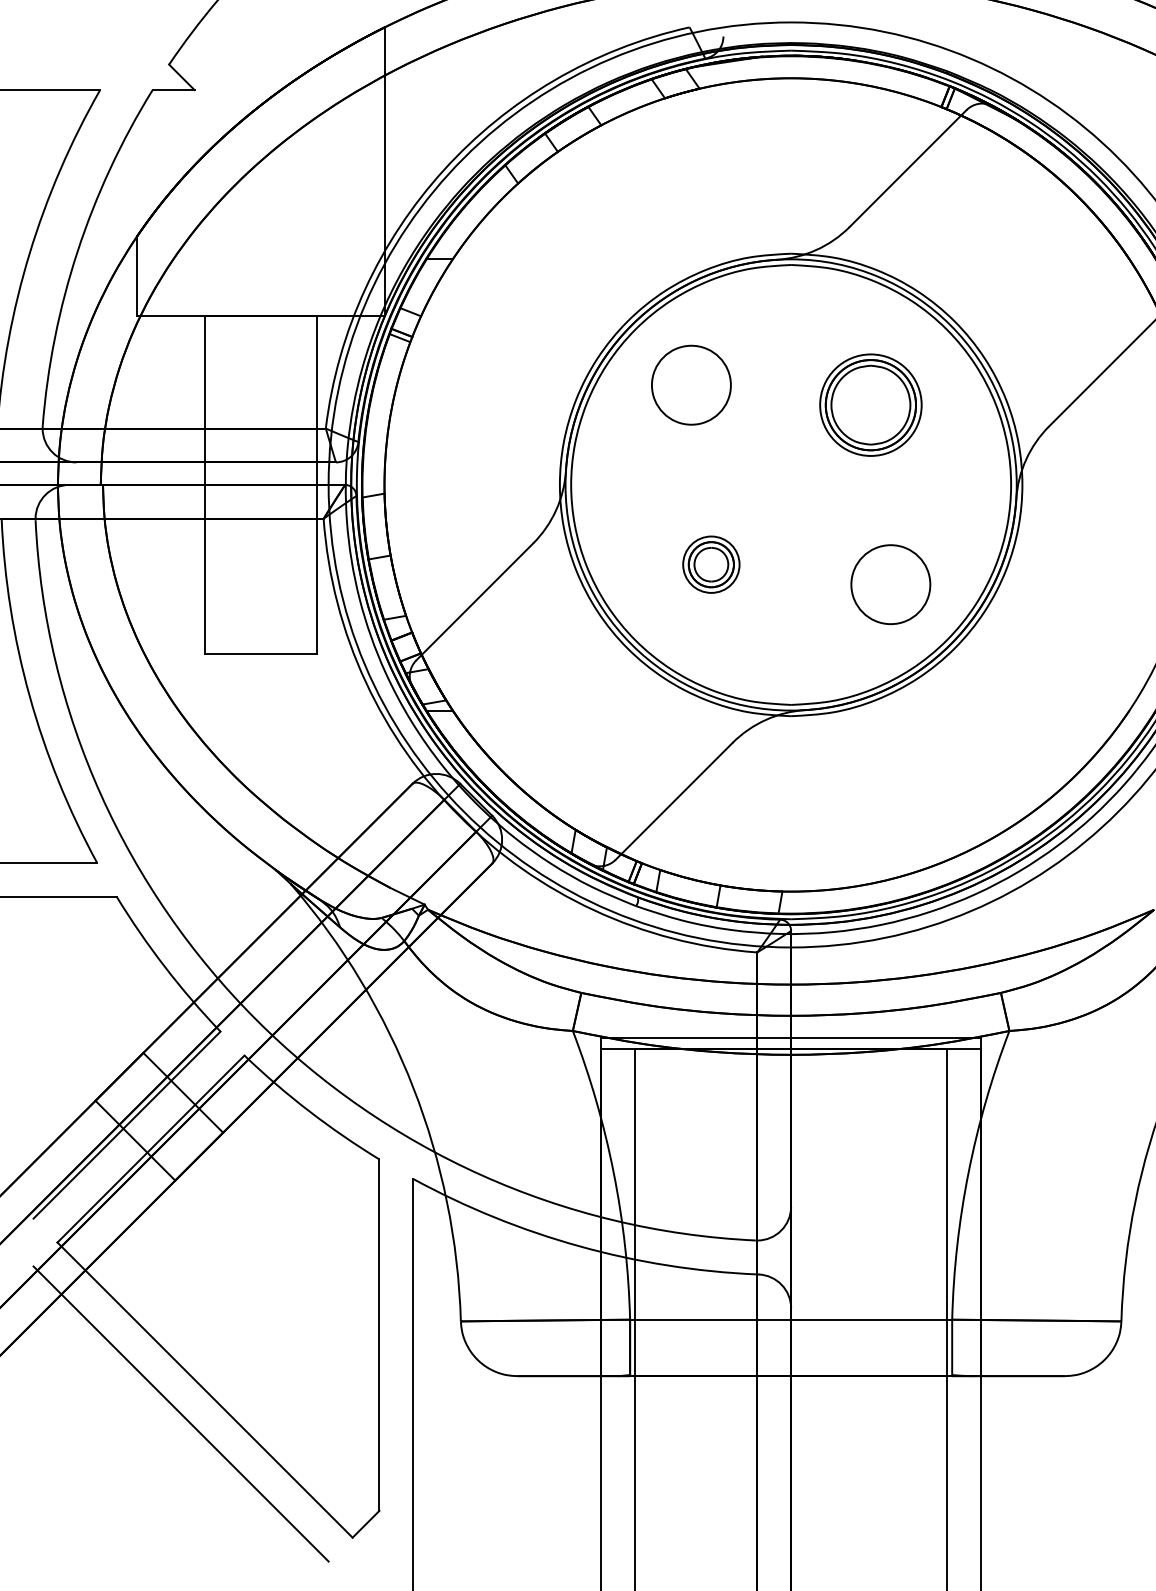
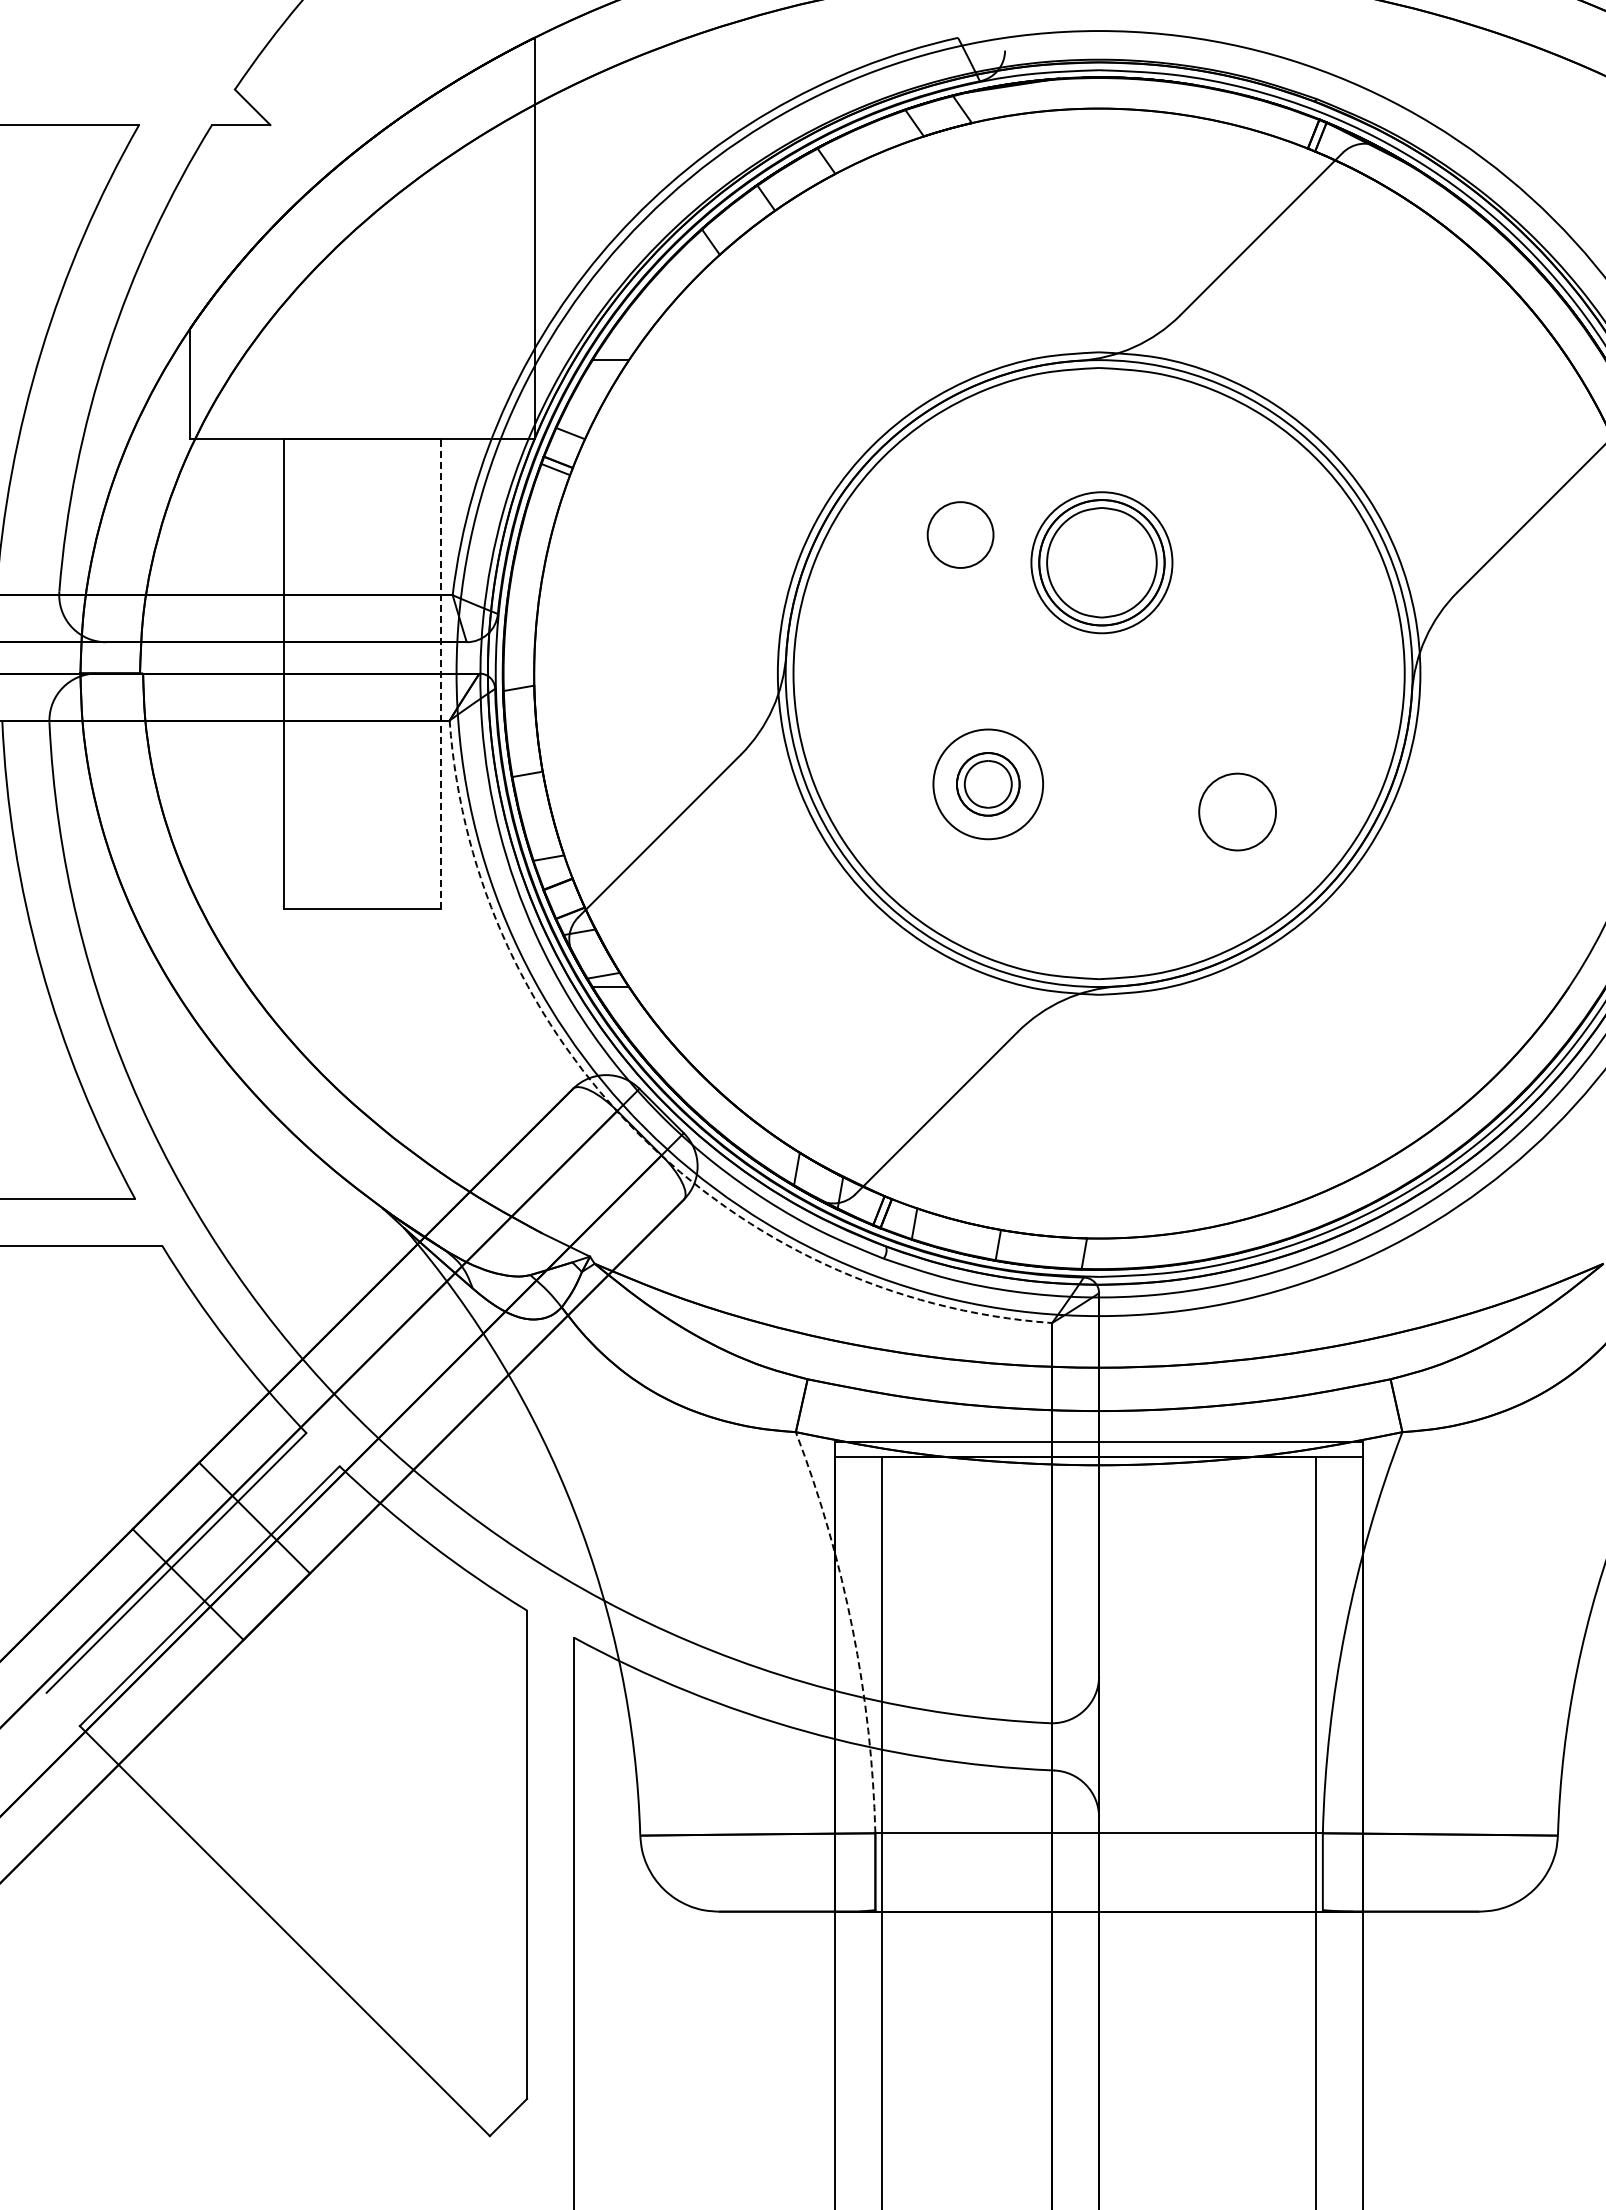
circle: (691, 384) -> (960, 534), size x0.6
part: (870, 405) -> (1101, 562), moved
line: (317, 484) -> (440, 673), solid -> dashed
circle: (711, 564) -> (988, 784), size x1.4
circle: (890, 584) -> (1237, 811), size x0.7
arc: (459, 816) -> (638, 1134), solid -> dashed
arc: (613, 1173) -> (852, 1629), solid -> dashed
line: (181, 1414) -> (251, 1964), removed

